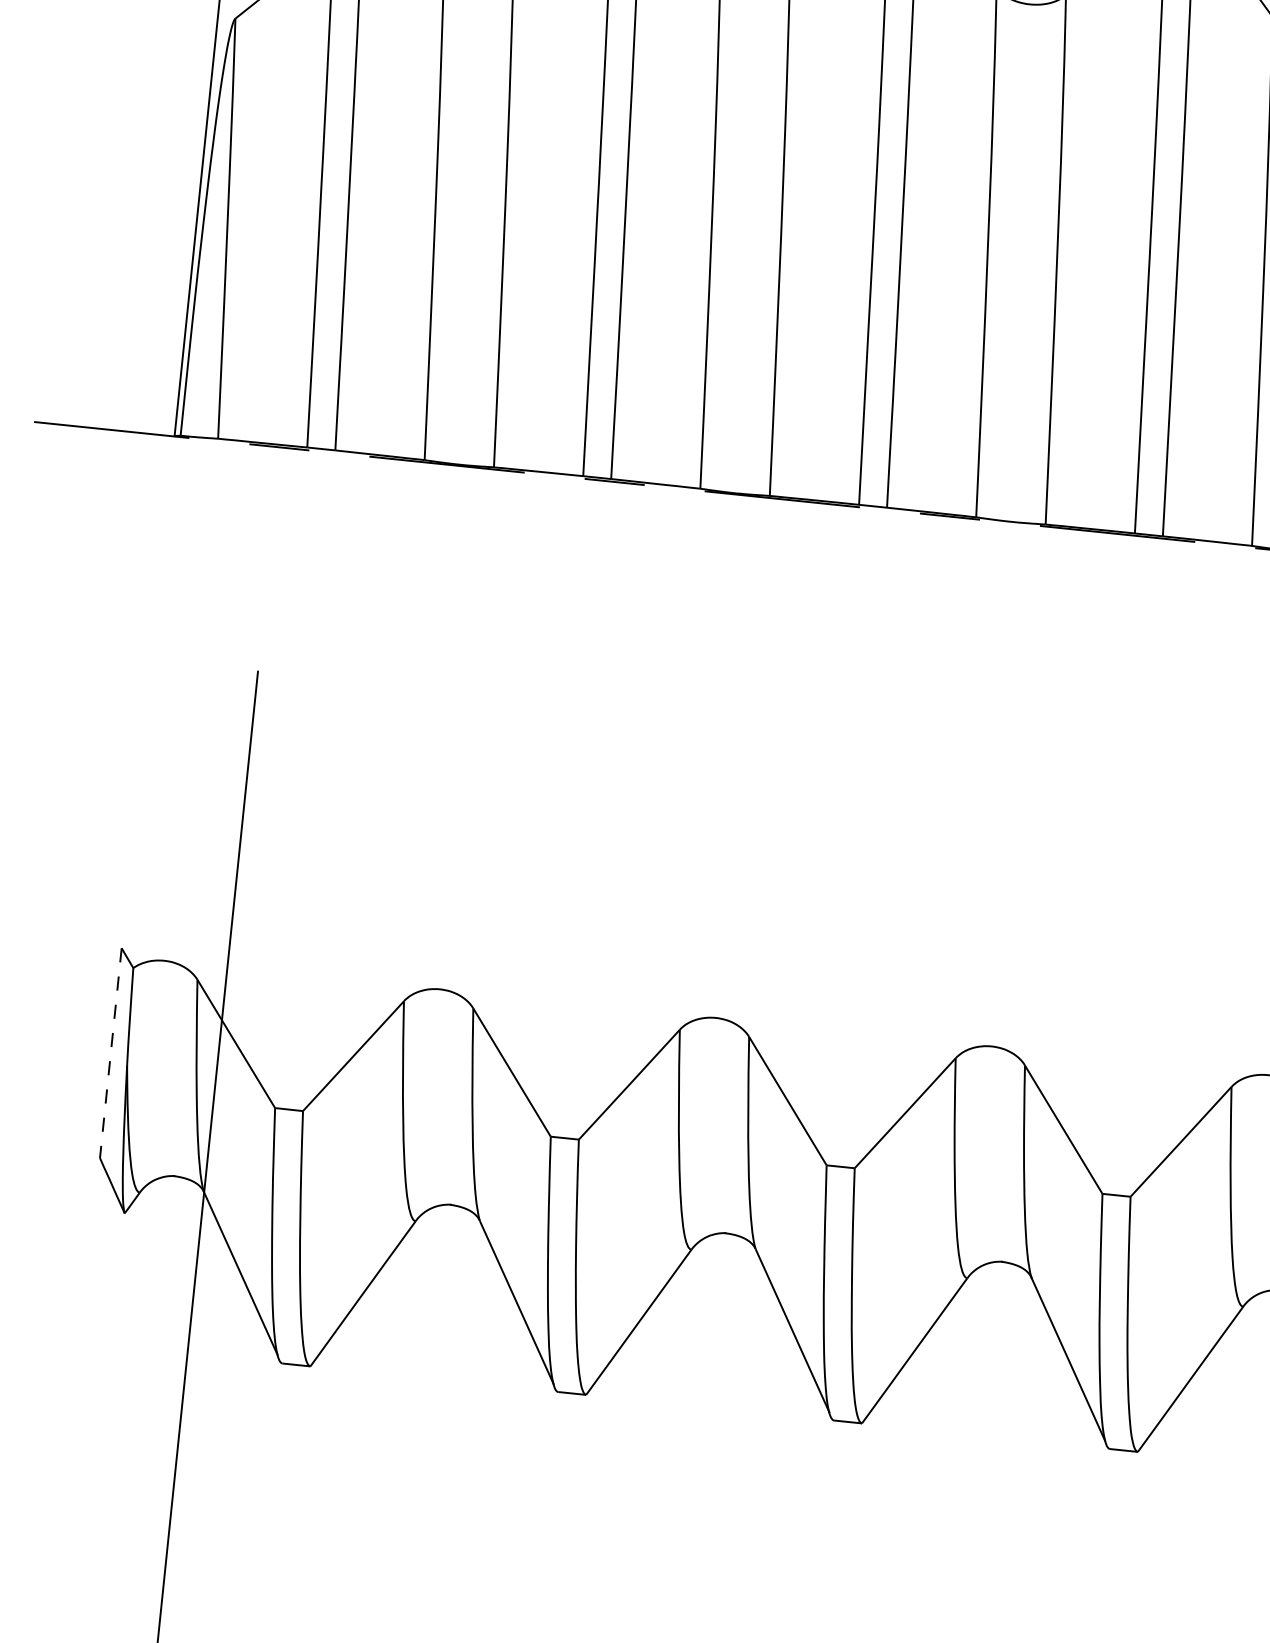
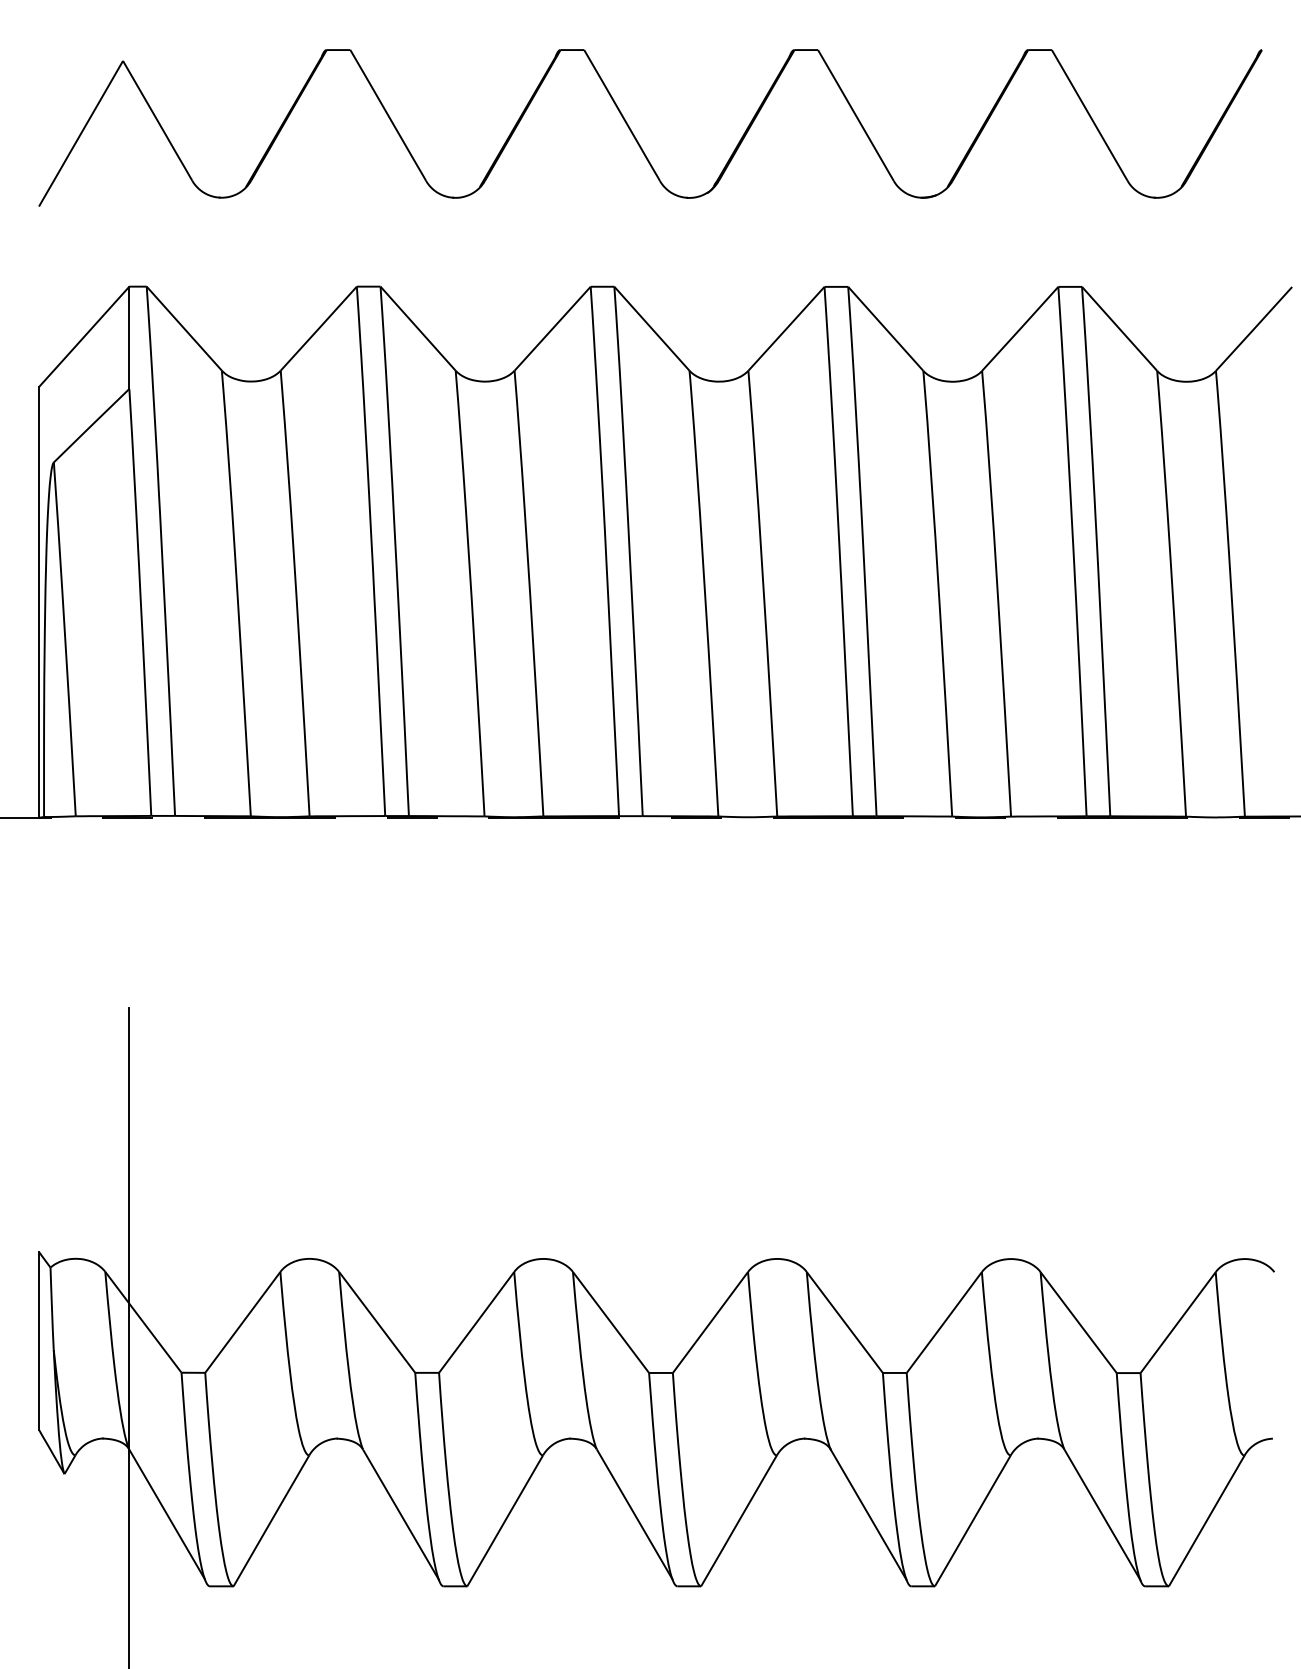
line: (111, 1052) -> (39, 1340), dashed -> solid

